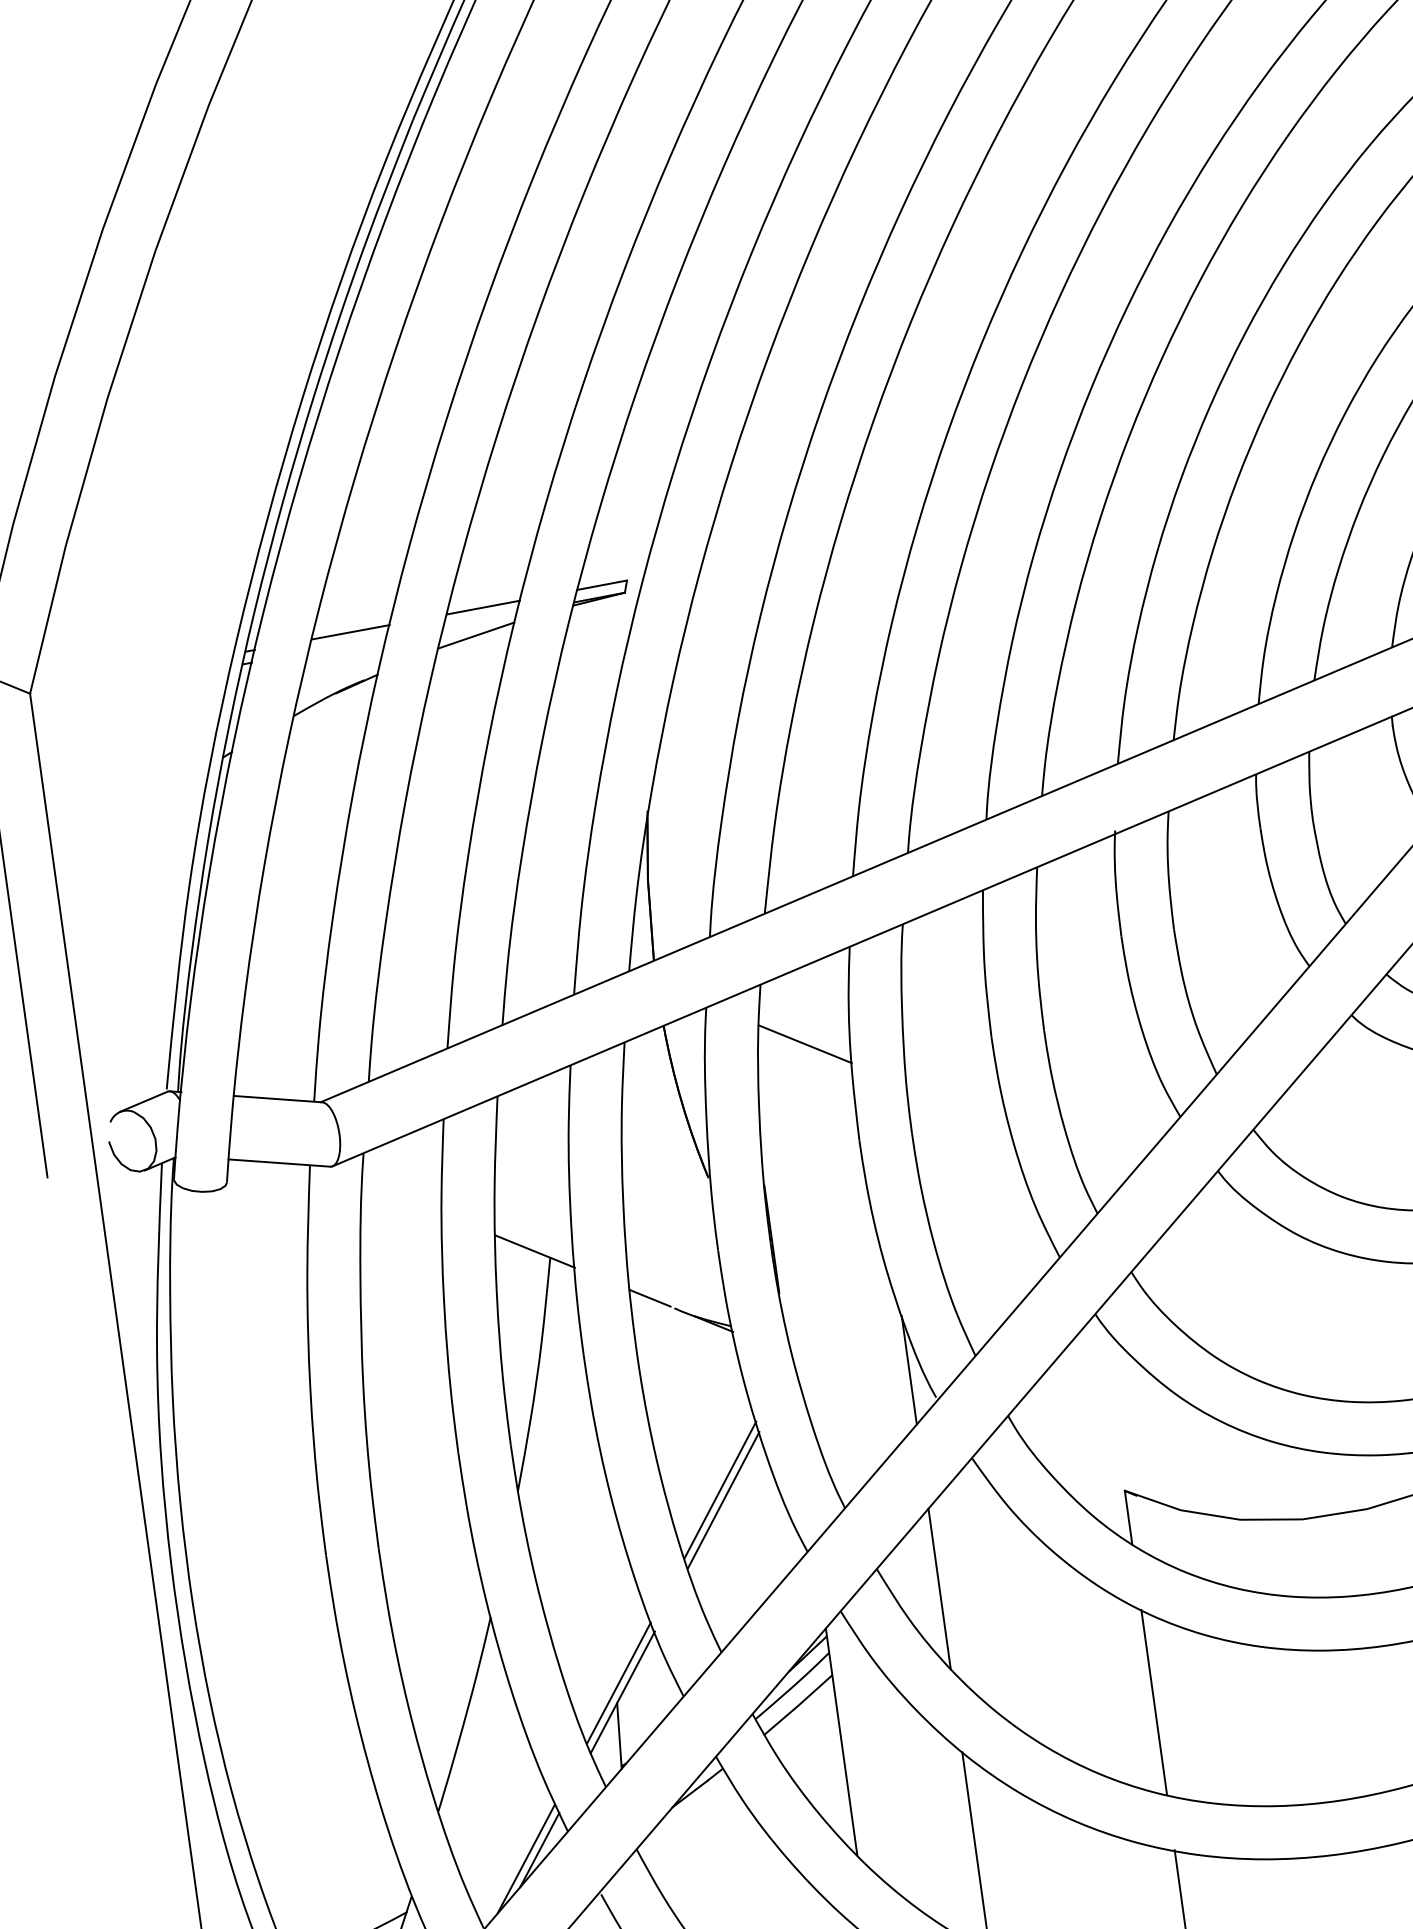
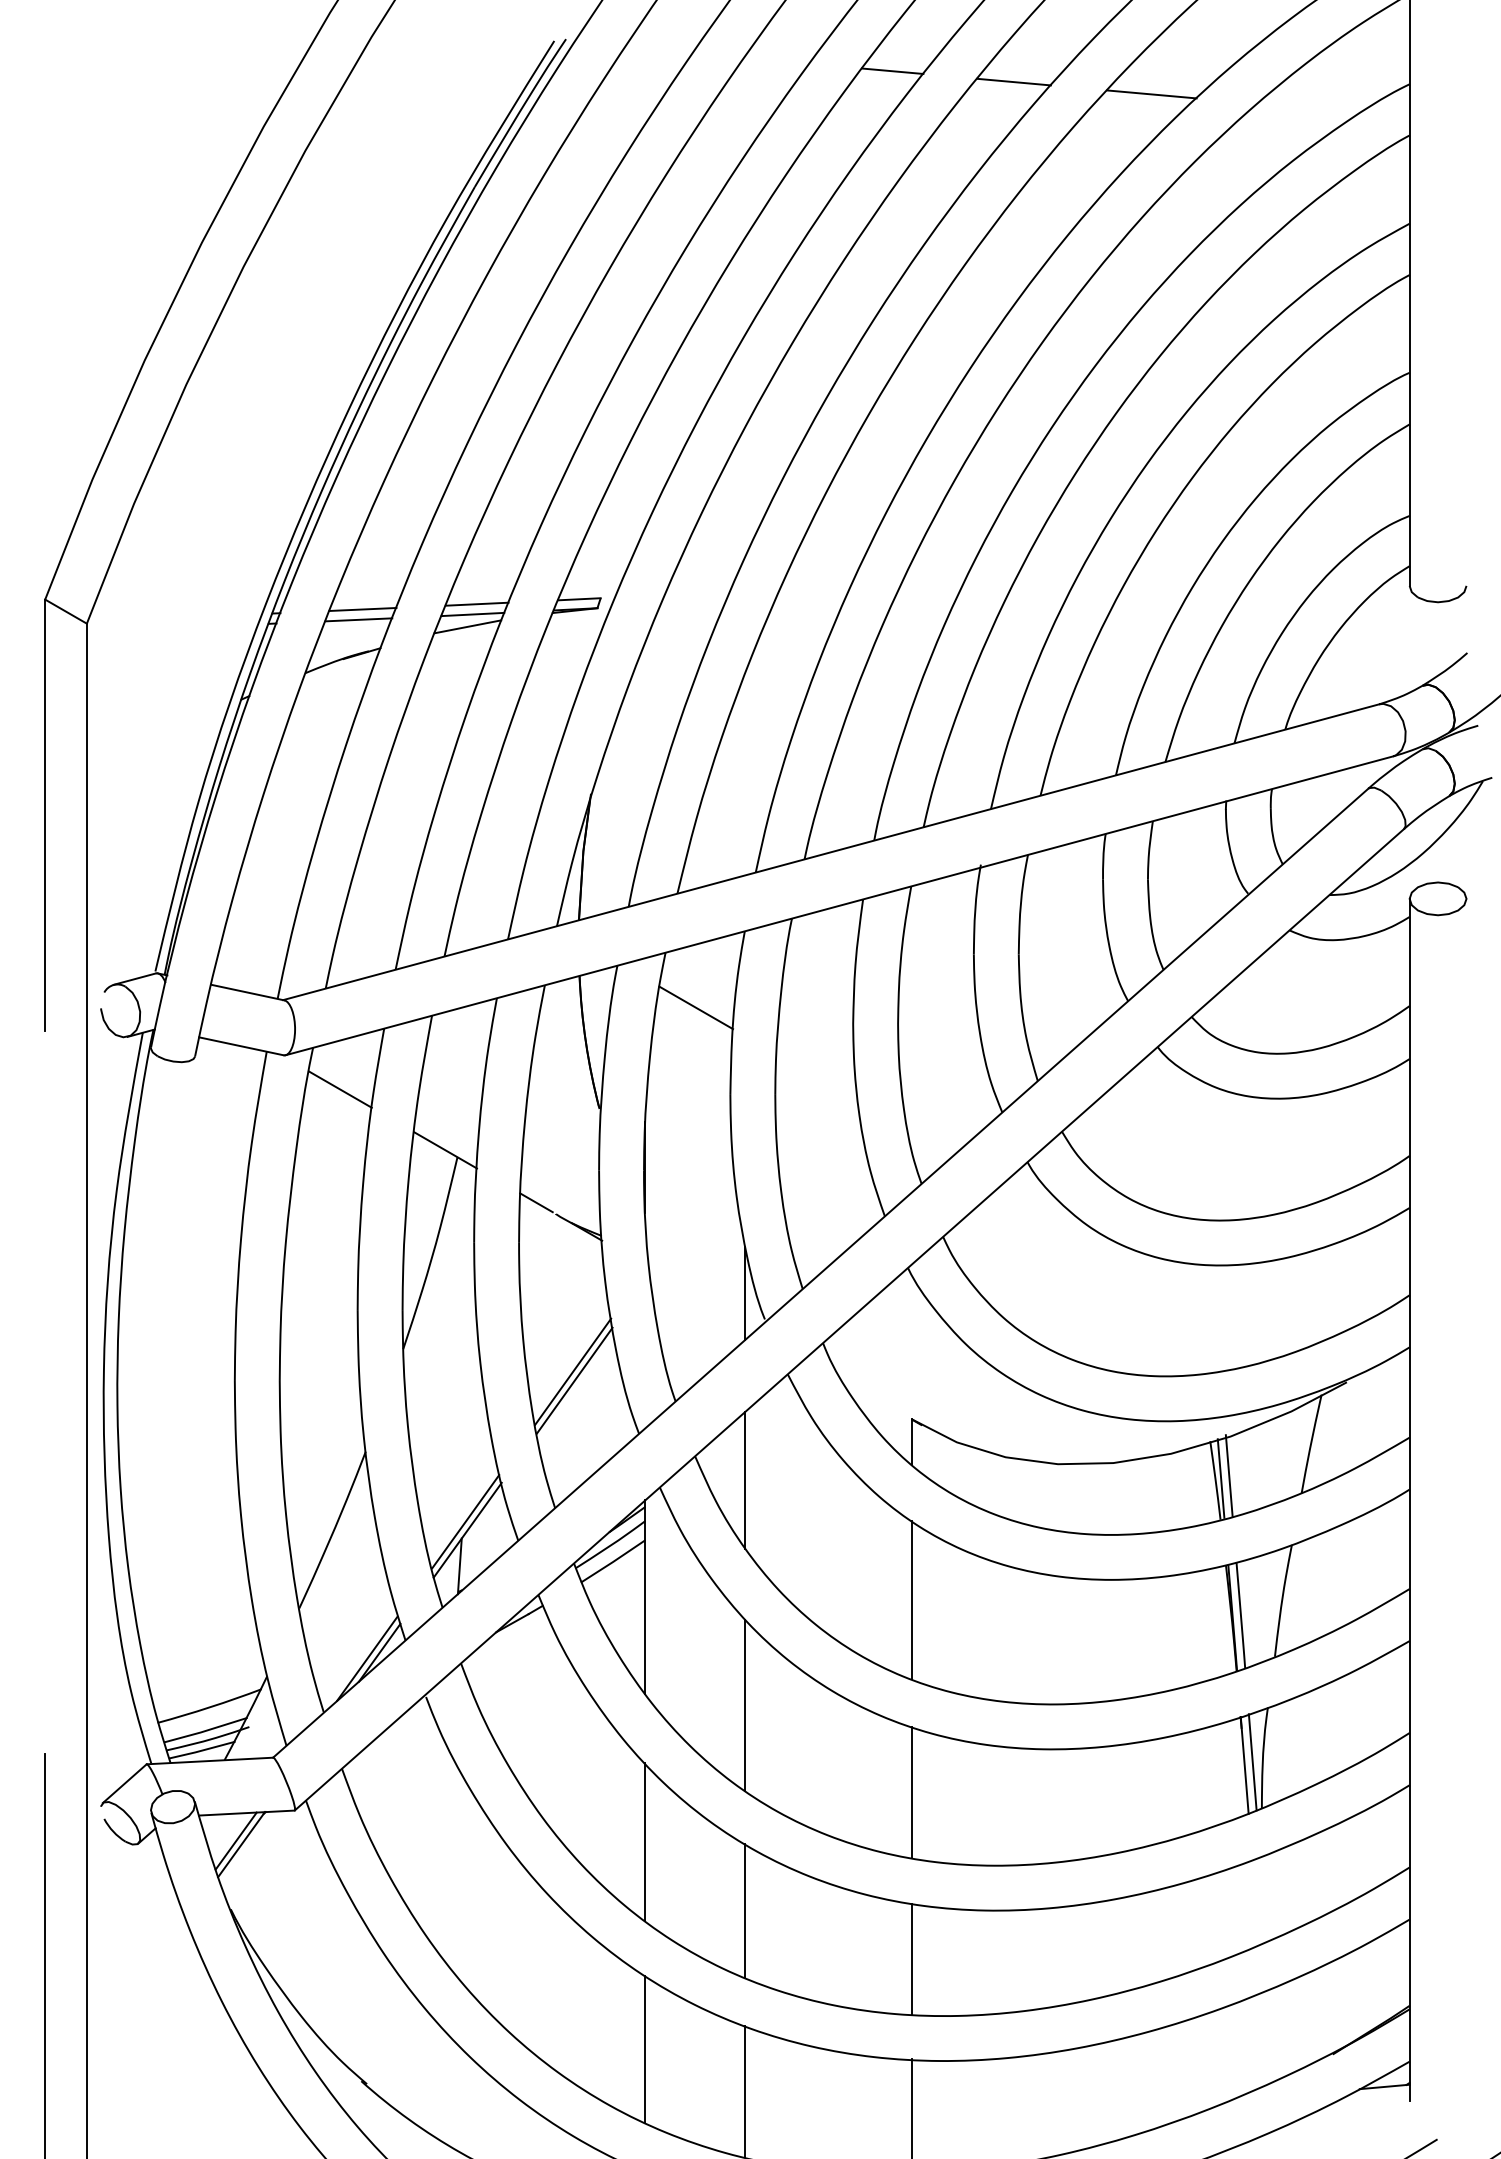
line: (479, 620) -> (472, 614), added
line: (347, 644) -> (358, 619), added
line: (402, 1197) -> (340, 1089), added

